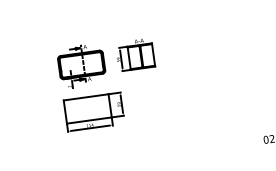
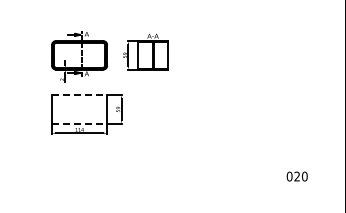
line: (86, 97) -> (79, 95), solid -> dashed
line: (89, 120) -> (79, 123), solid -> dashed

